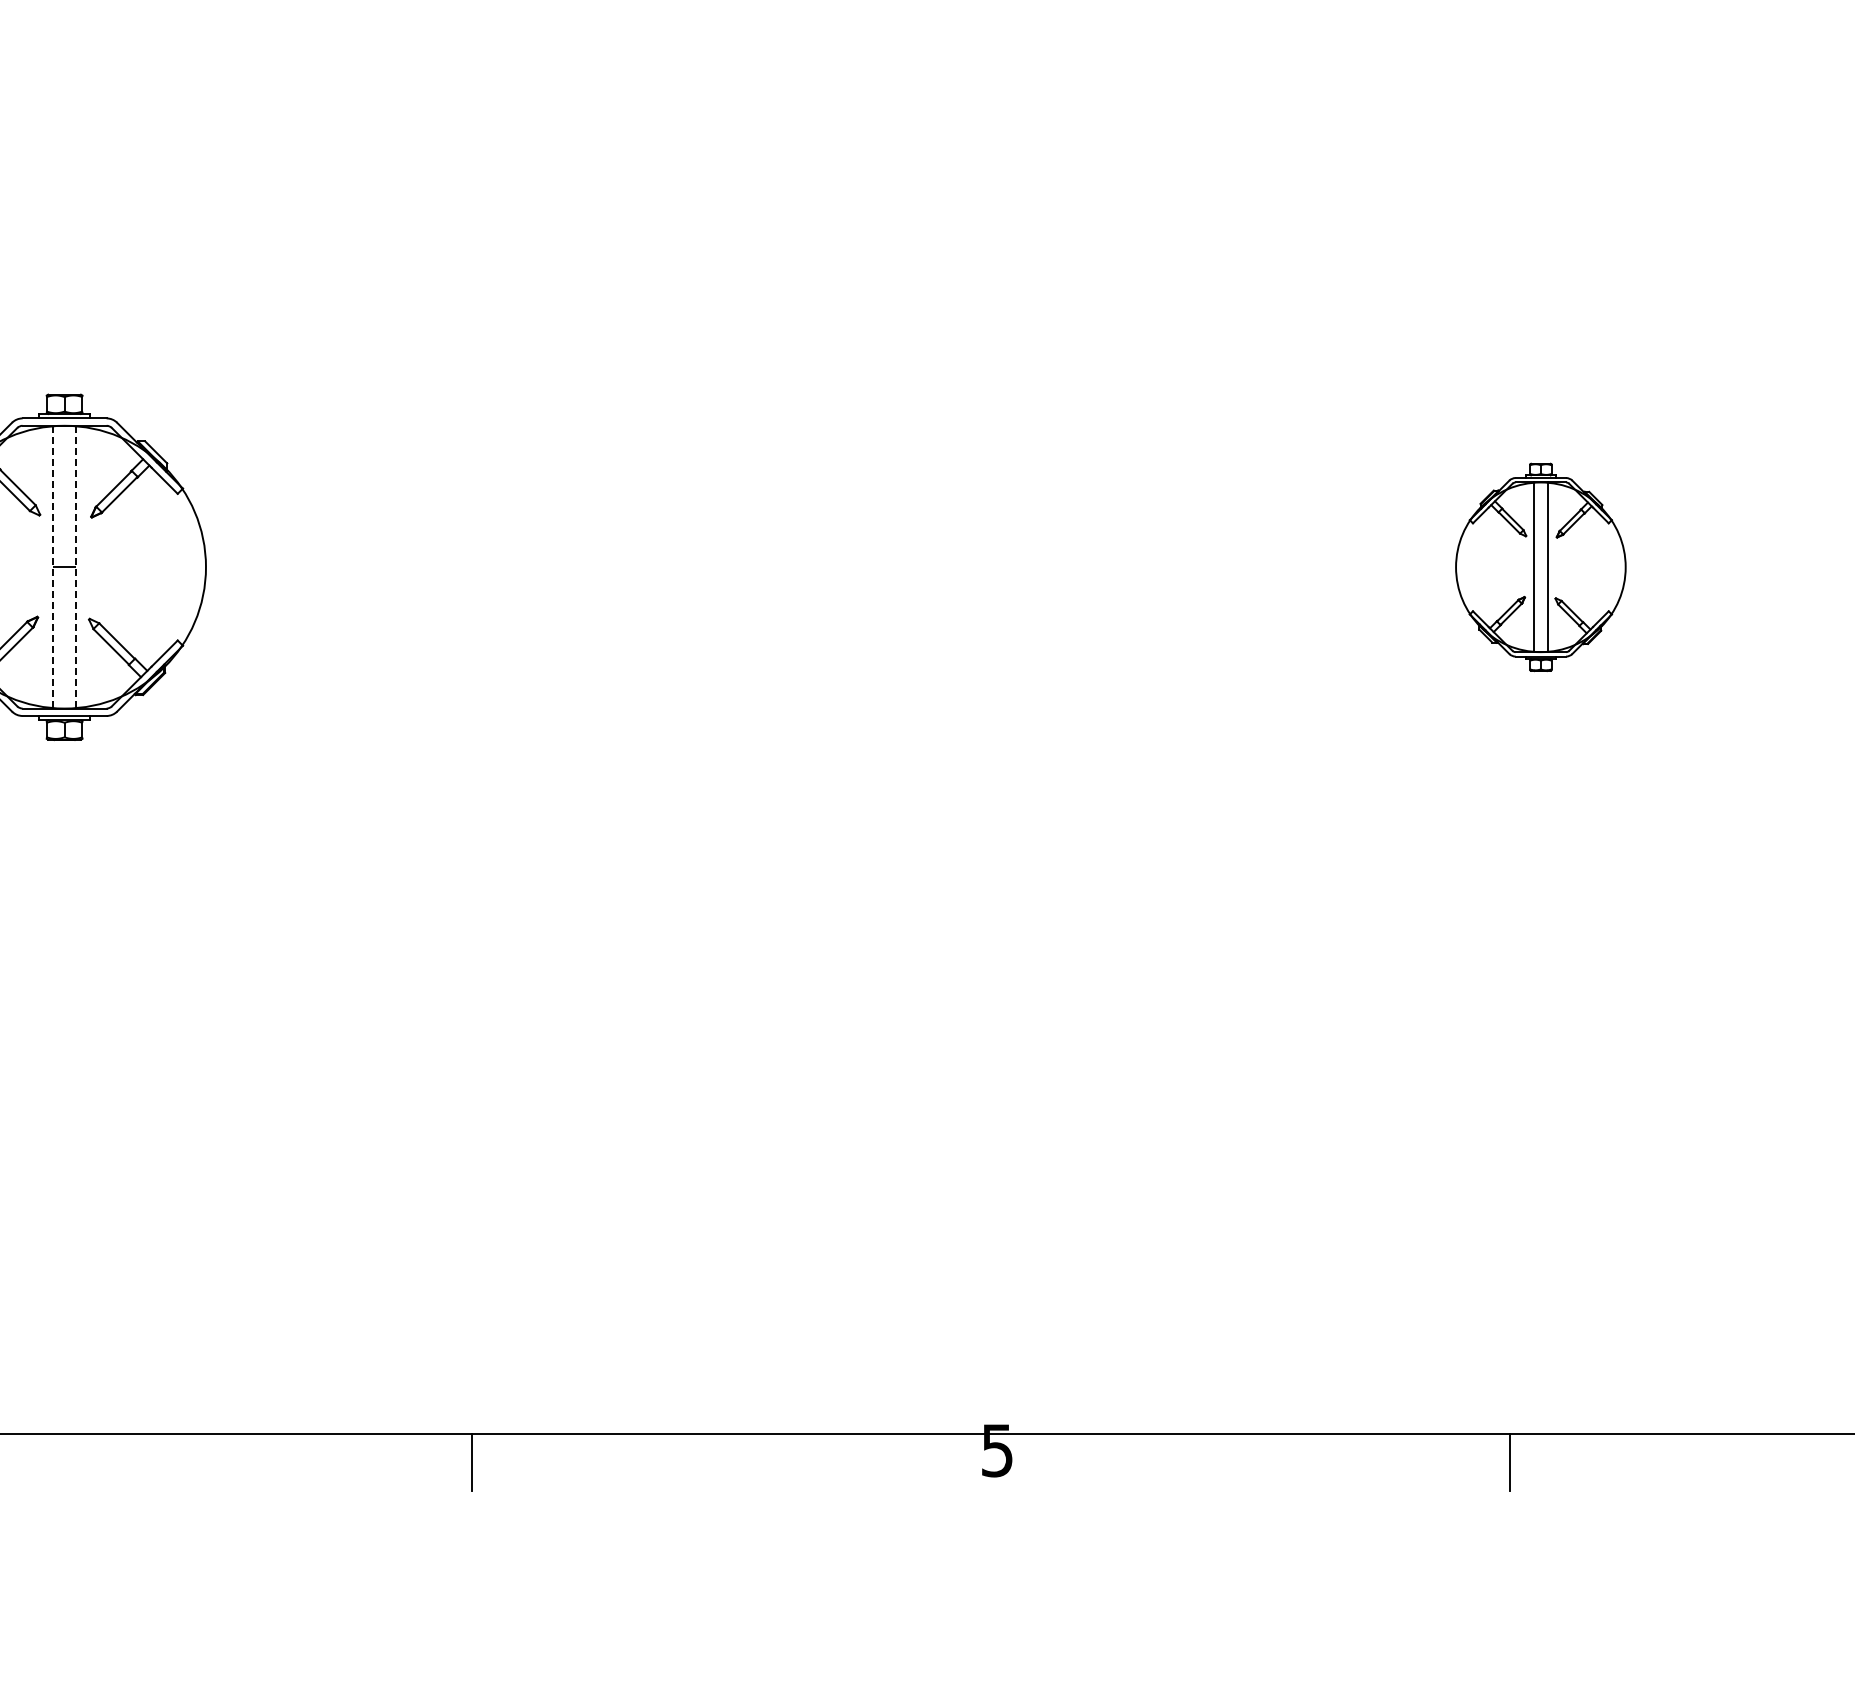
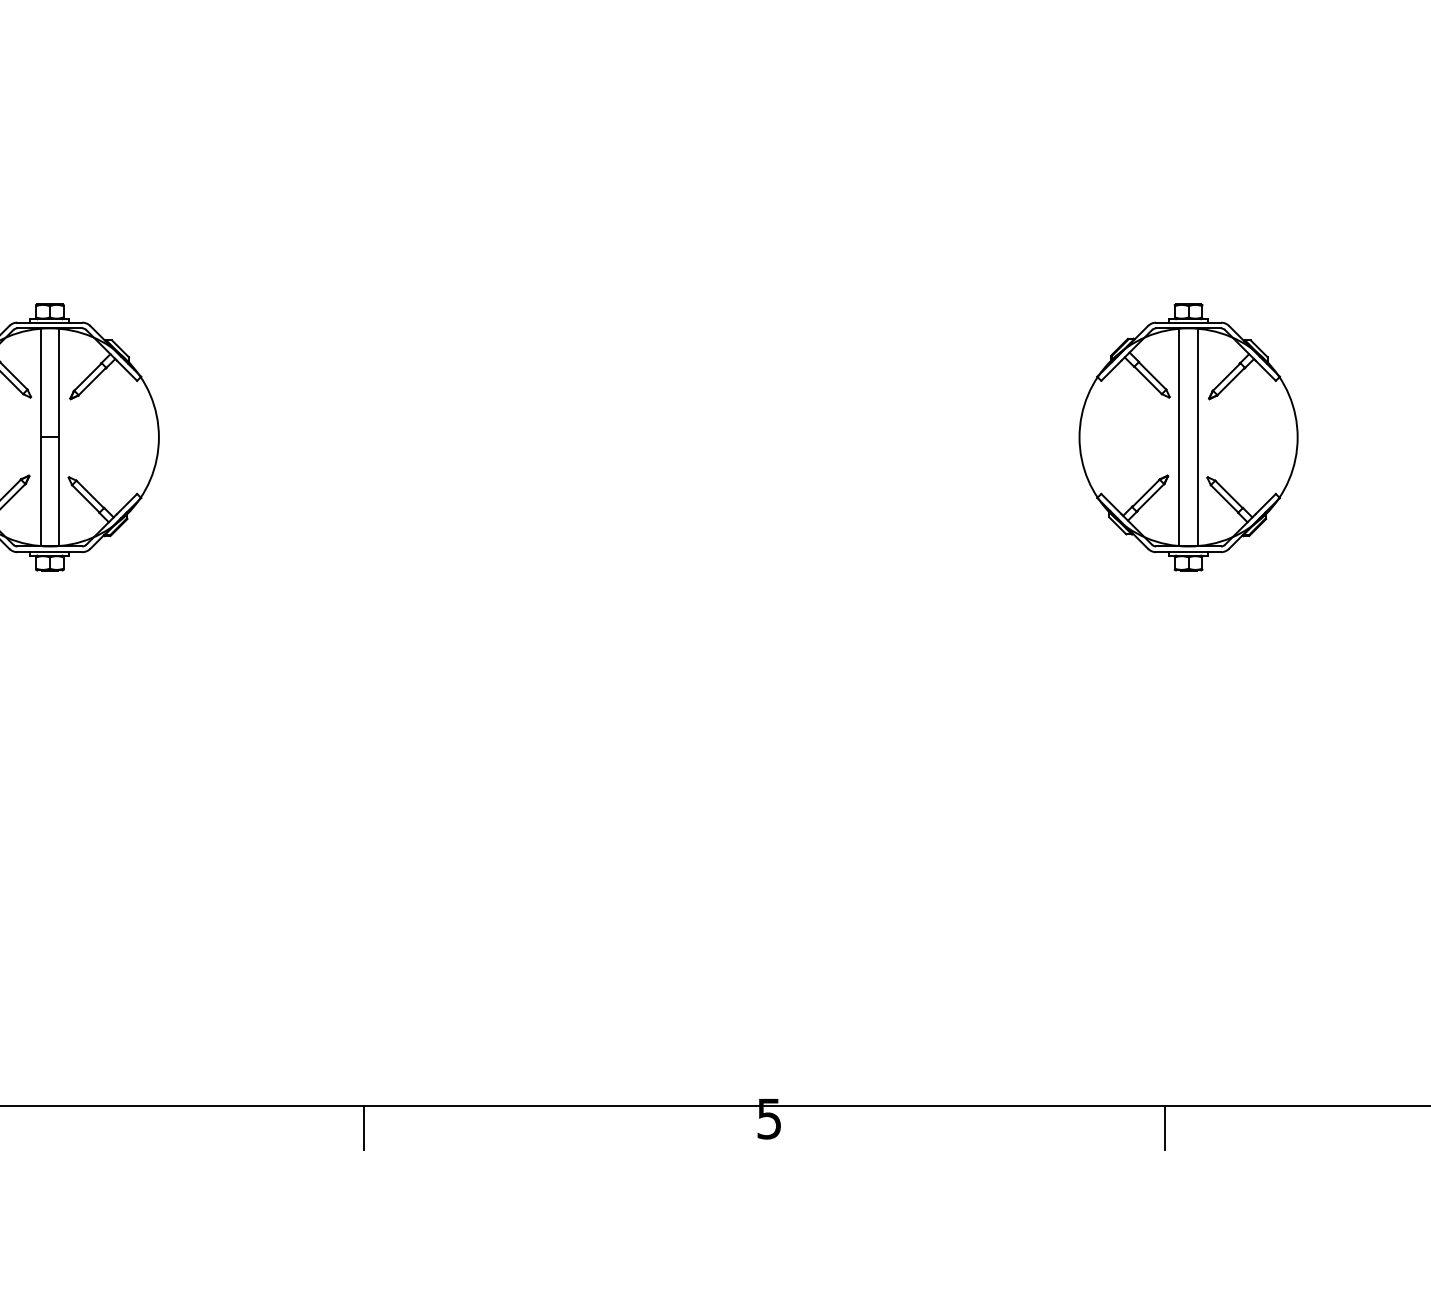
line: (52, 567) -> (40, 437), dashed -> solid
line: (76, 567) -> (59, 437), dashed -> solid
part: (1540, 567) -> (1188, 437), size x1.67

